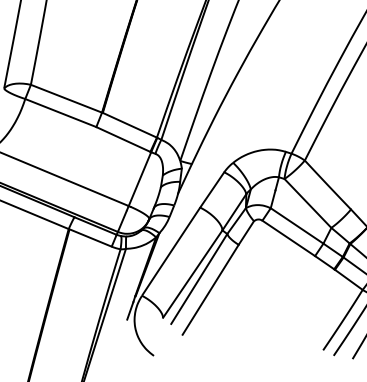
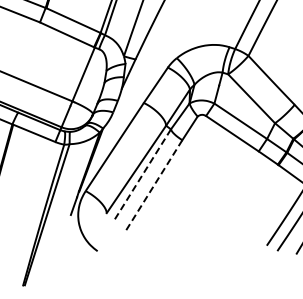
line: (199, 279) -> (143, 174), solid -> dashed
line: (210, 289) -> (154, 184), solid -> dashed

